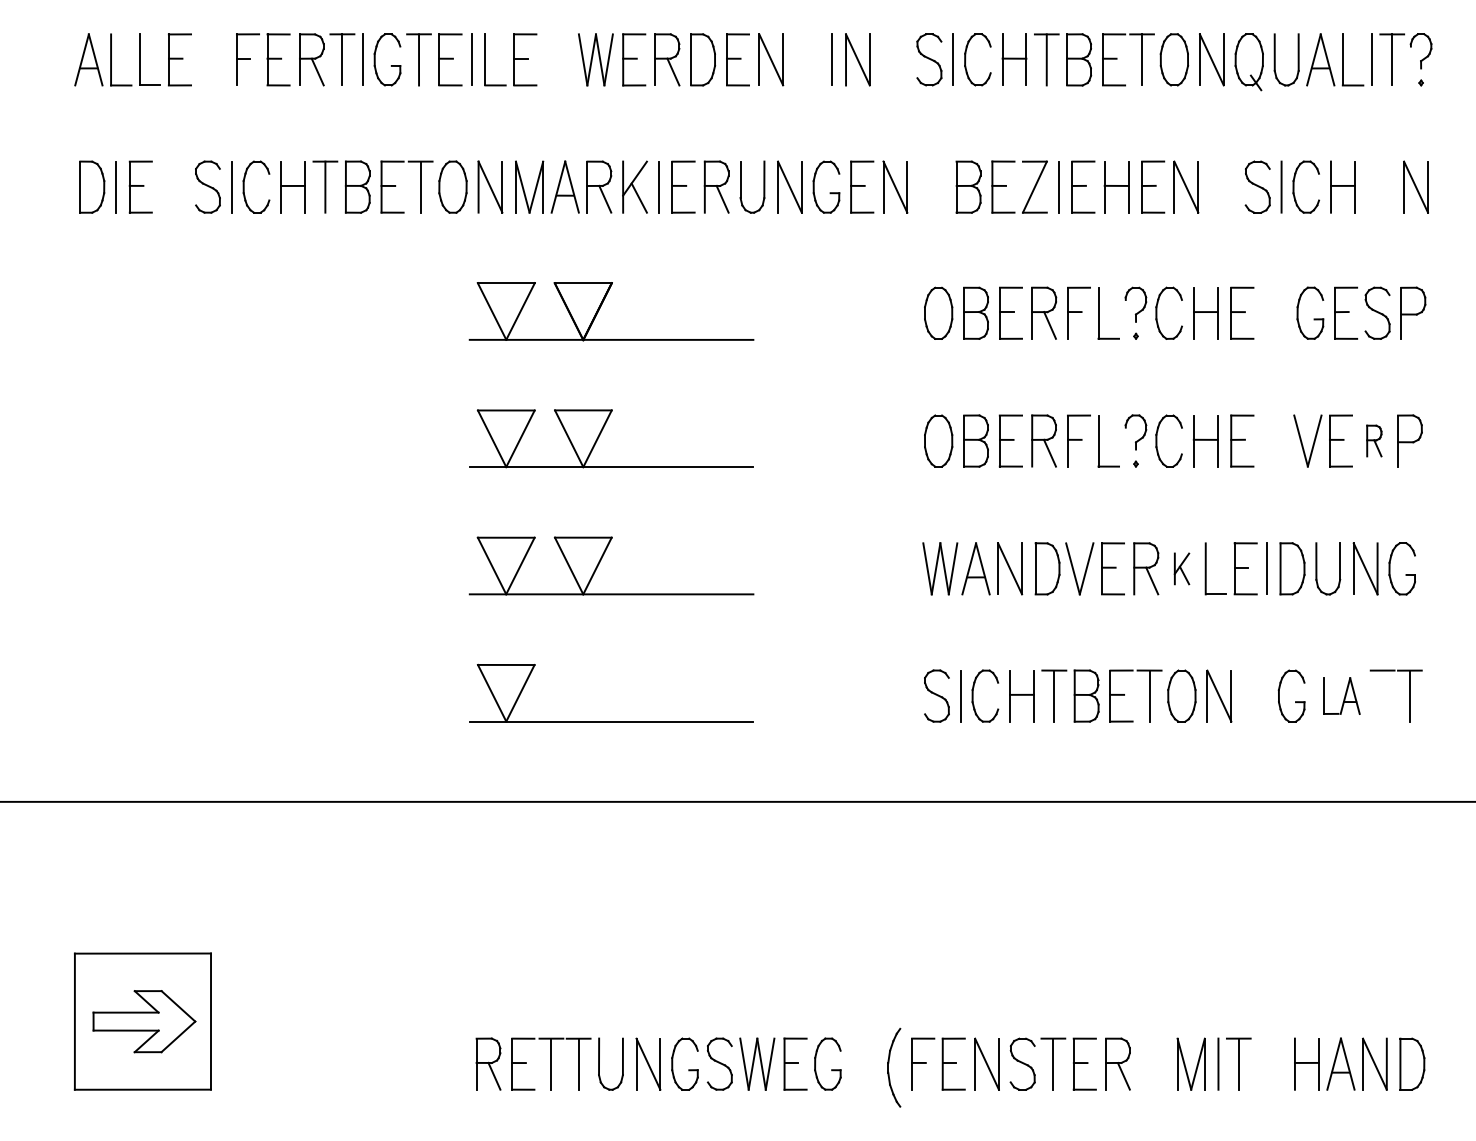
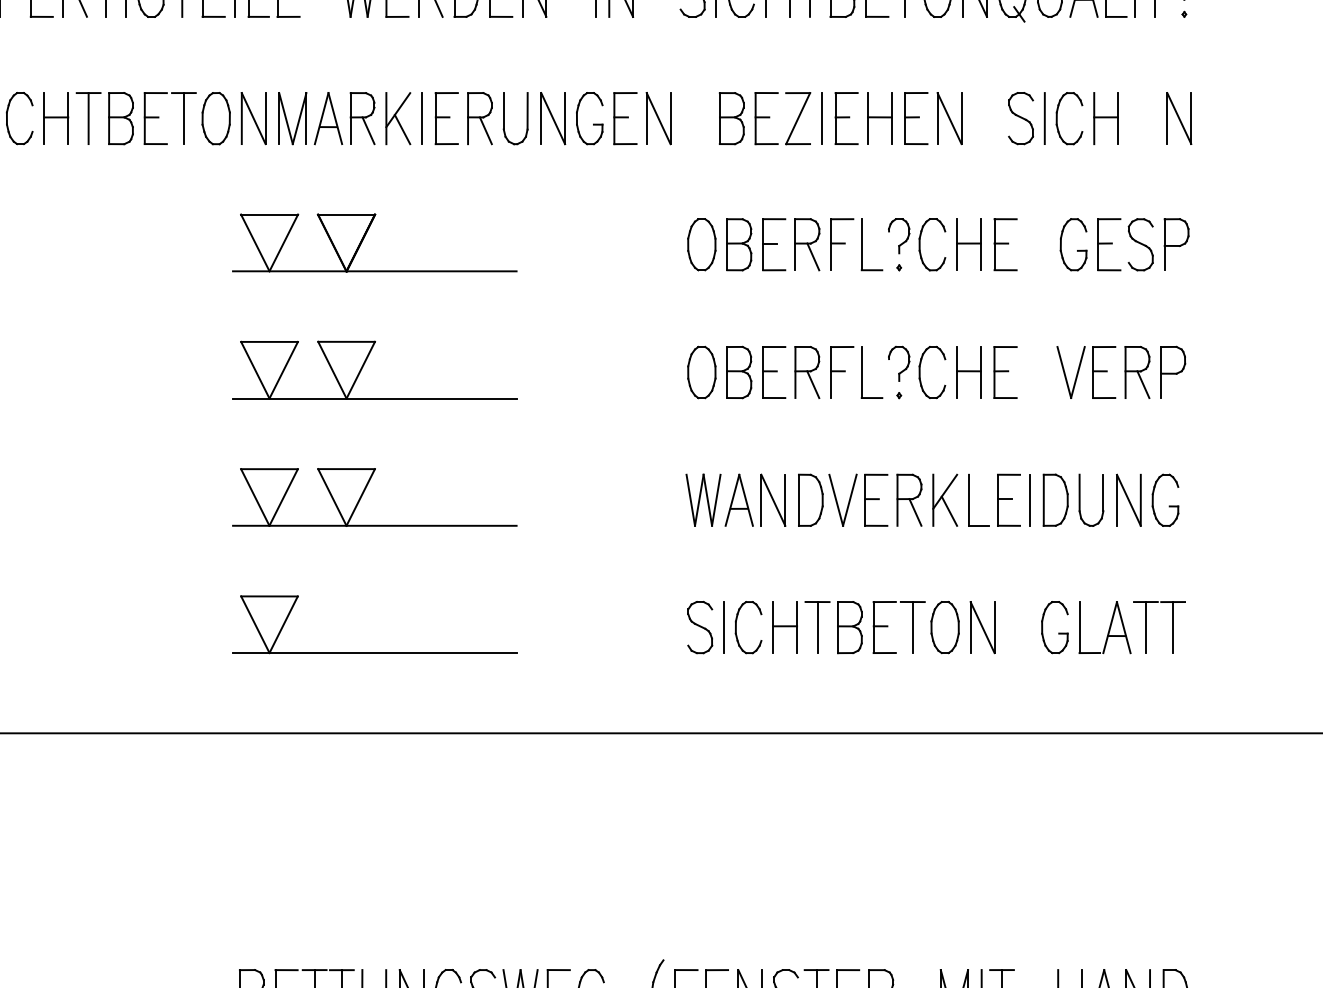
part: (1374, 440) -> (1137, 371), size x1.67
part: (1181, 568) -> (944, 499), size x1.67
part: (1341, 695) -> (1104, 626), size x1.43
line: (1382, 695) -> (1145, 626), added

